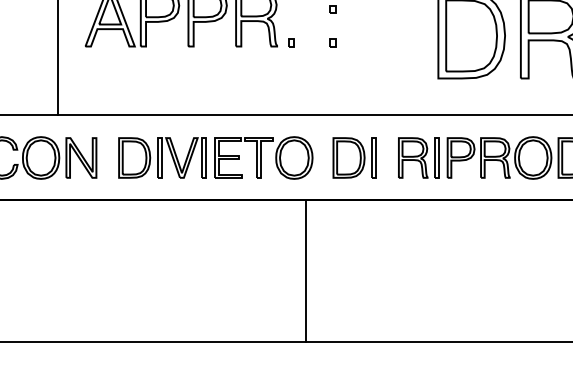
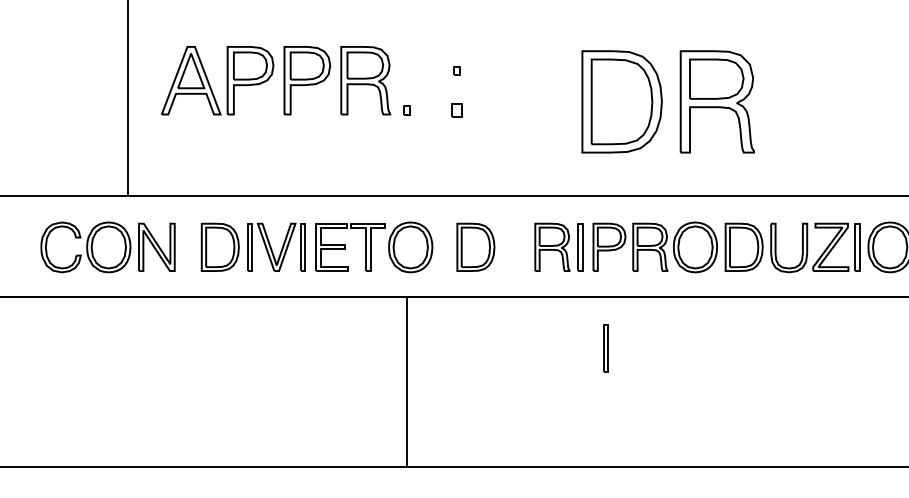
part: (332, 43) -> (456, 110), size x1.6
part: (373, 158) -> (605, 348), moved
line: (305, 270) -> (407, 381), moved

